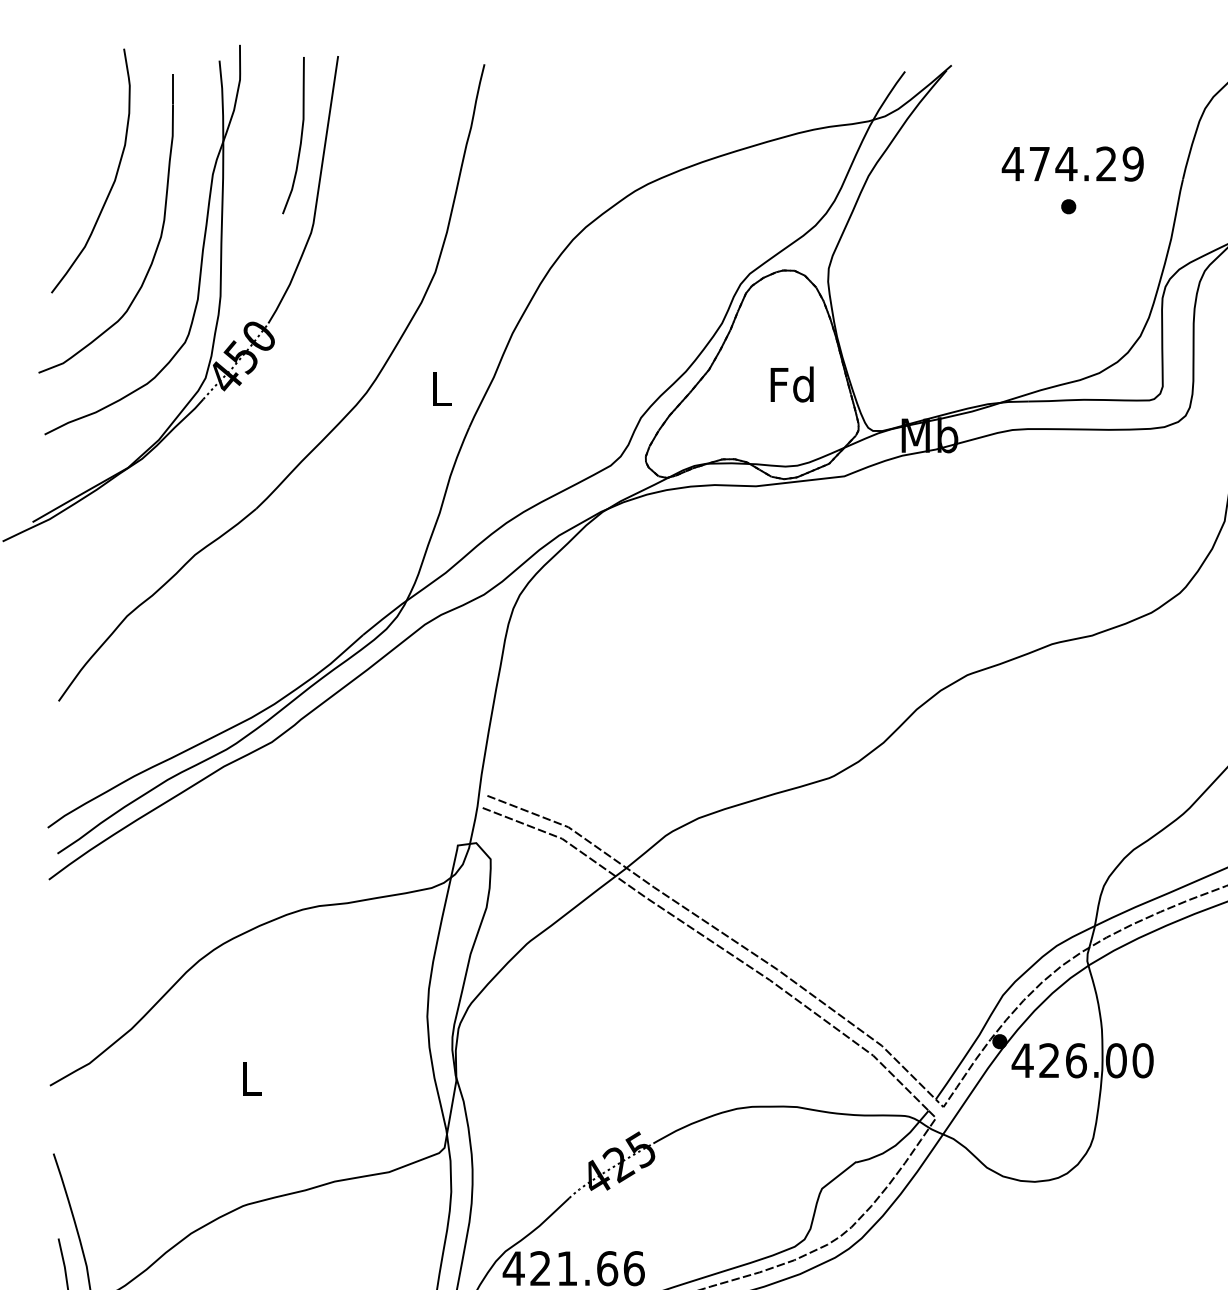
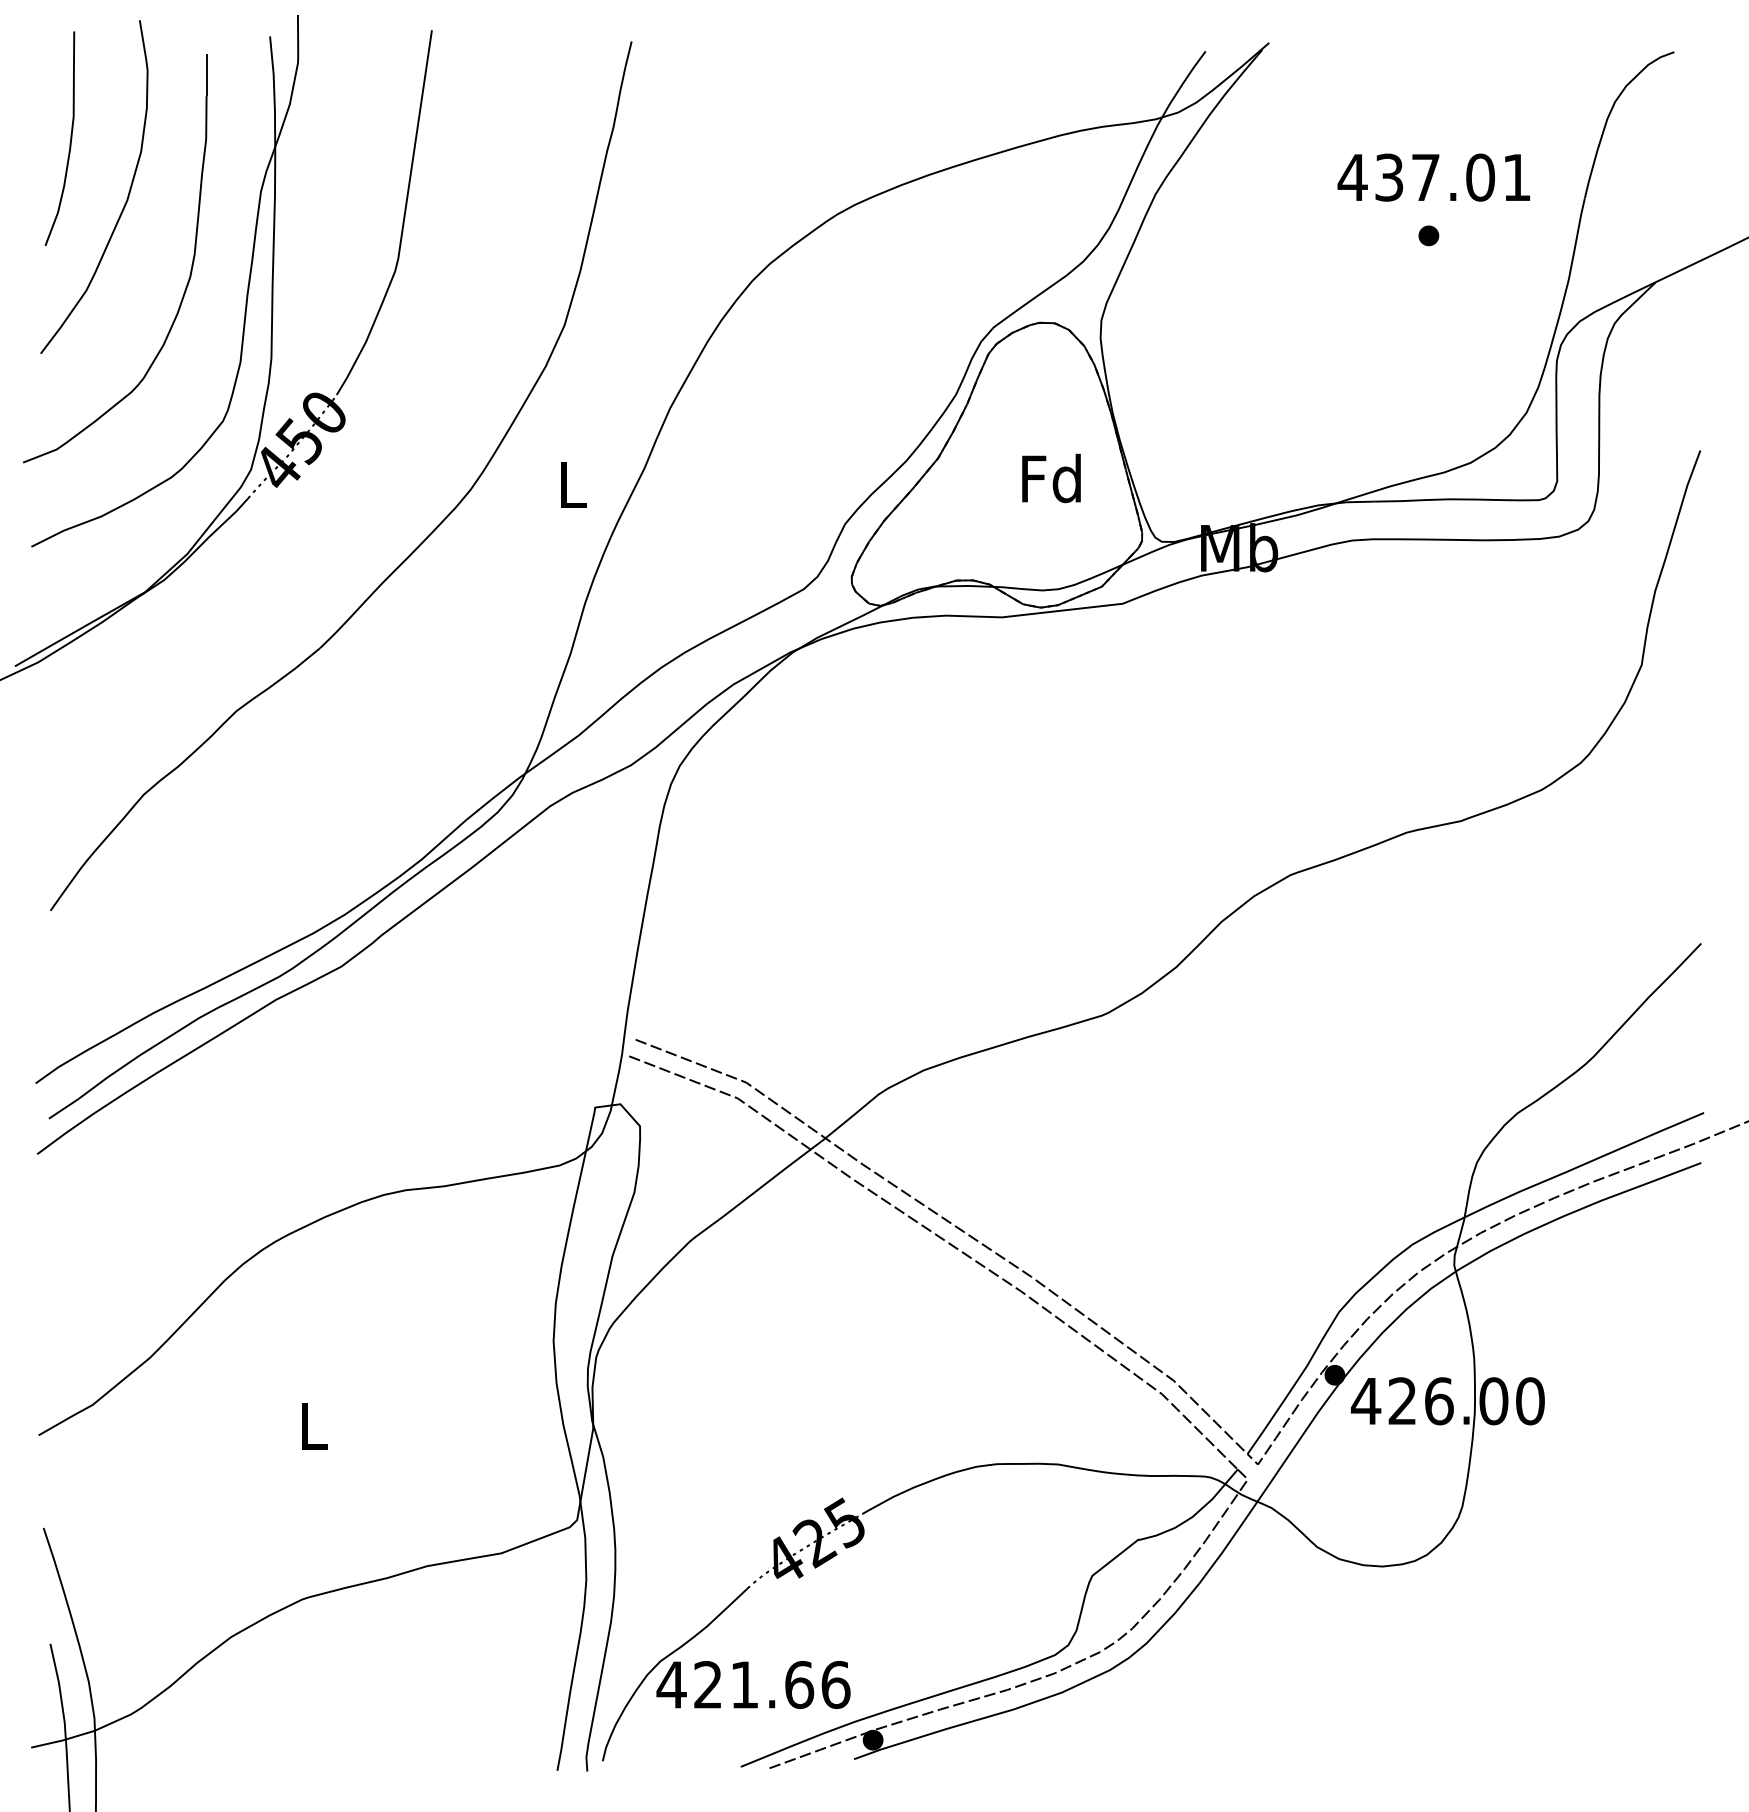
curve: (300, 138) -> (69, 142), moved
text: (1086, 163) -> (1453, 177), 474.29 -> 437.01

